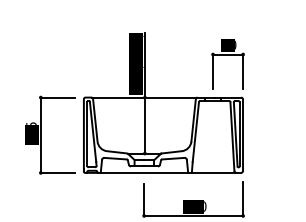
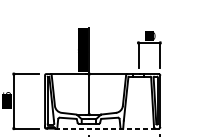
line: (168, 172) -> (106, 128), solid -> dashed

